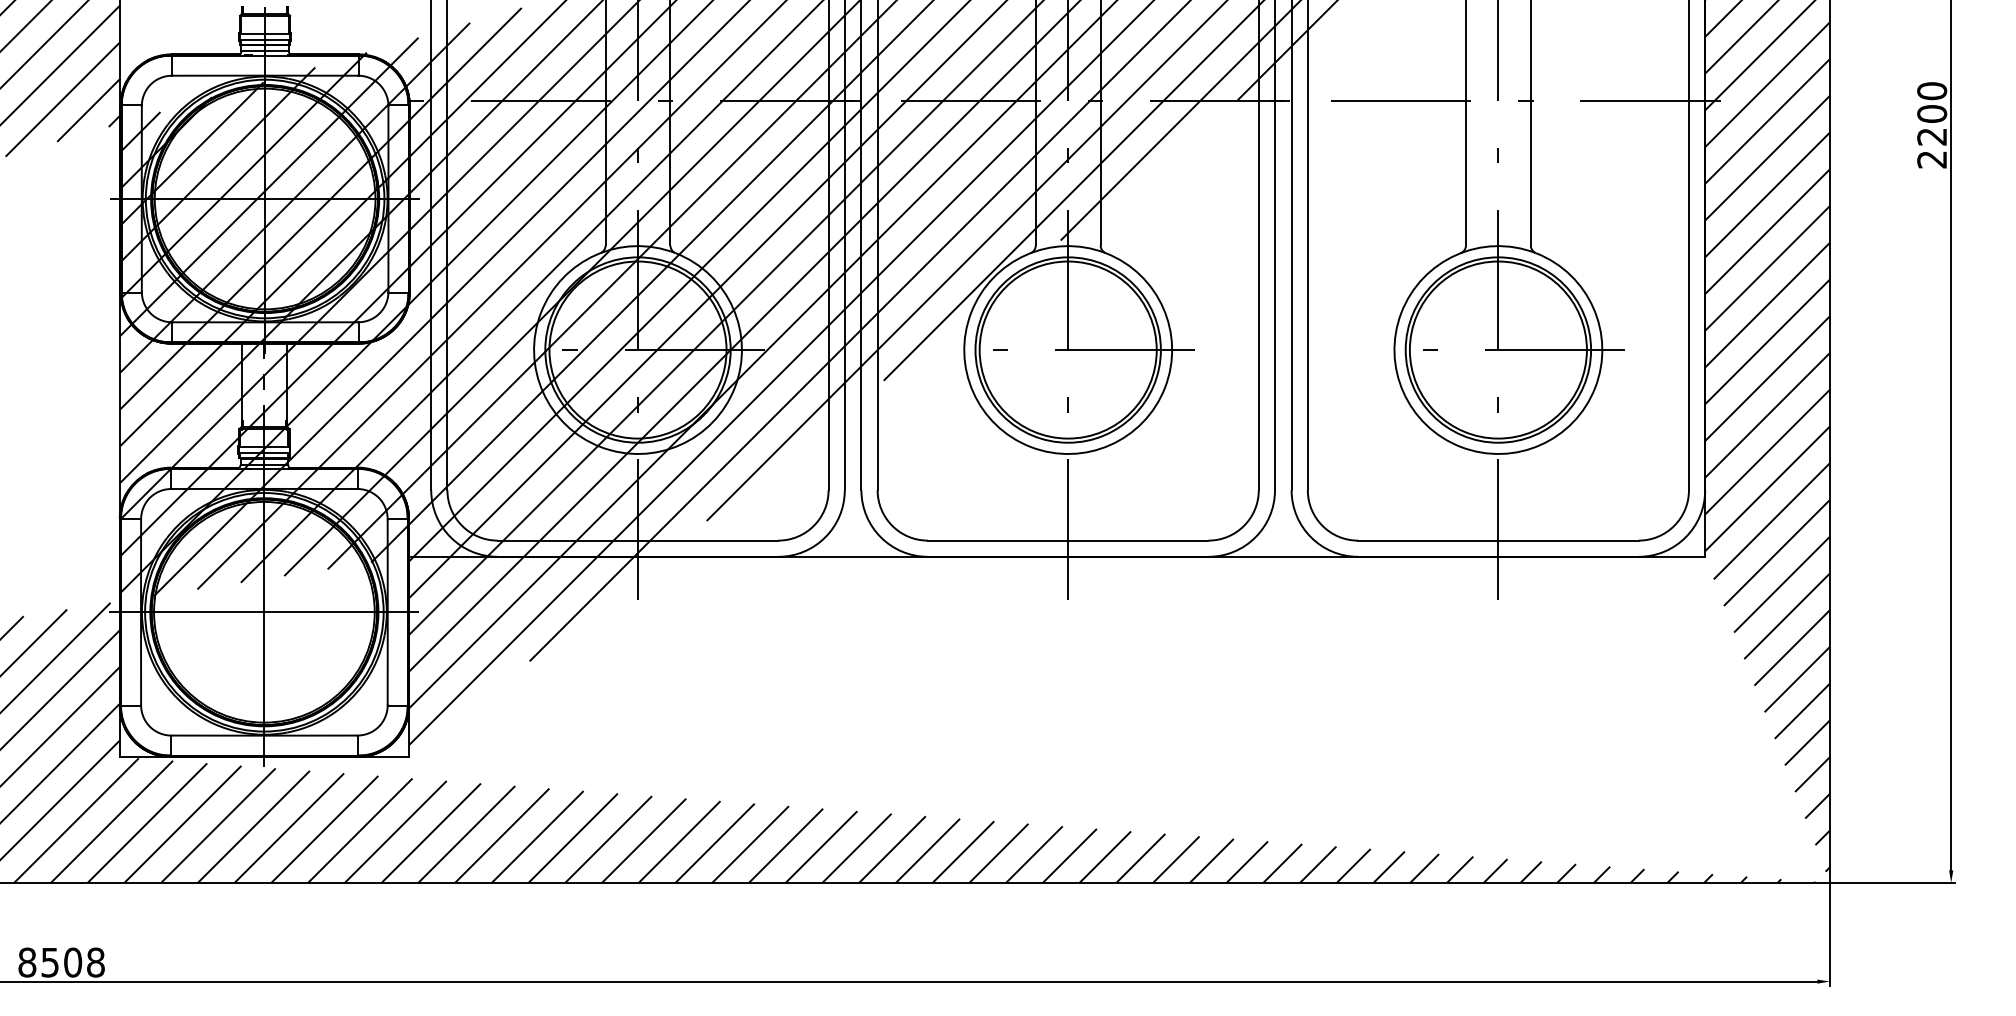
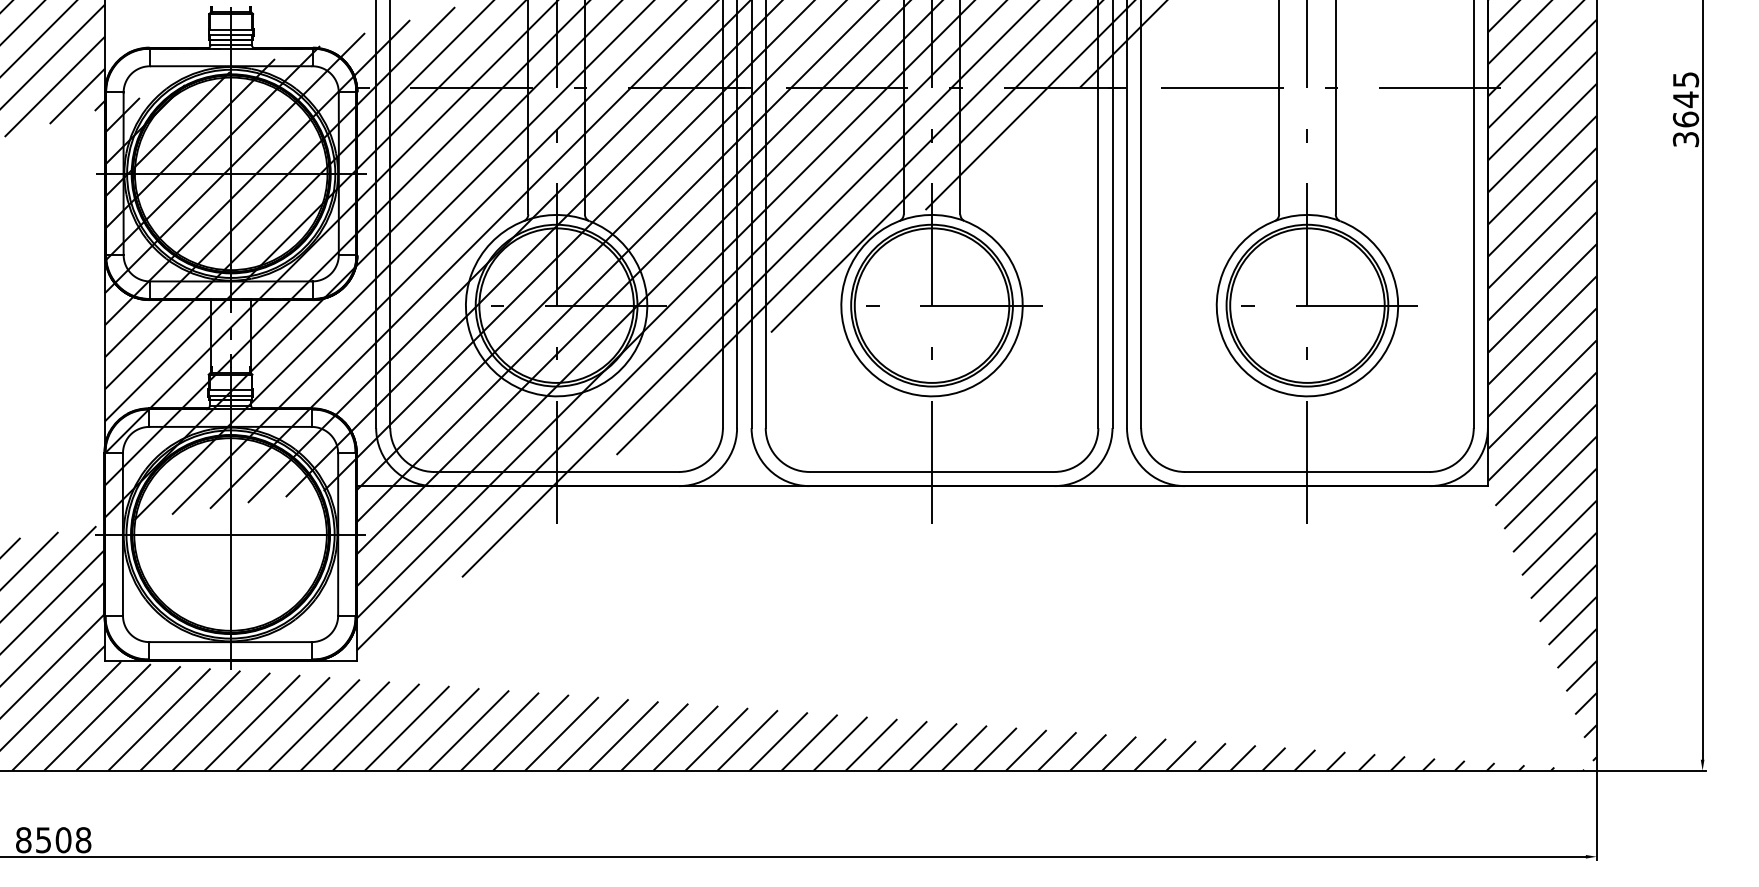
text: (1931, 125) -> (1685, 109), 2200 -> 3645

